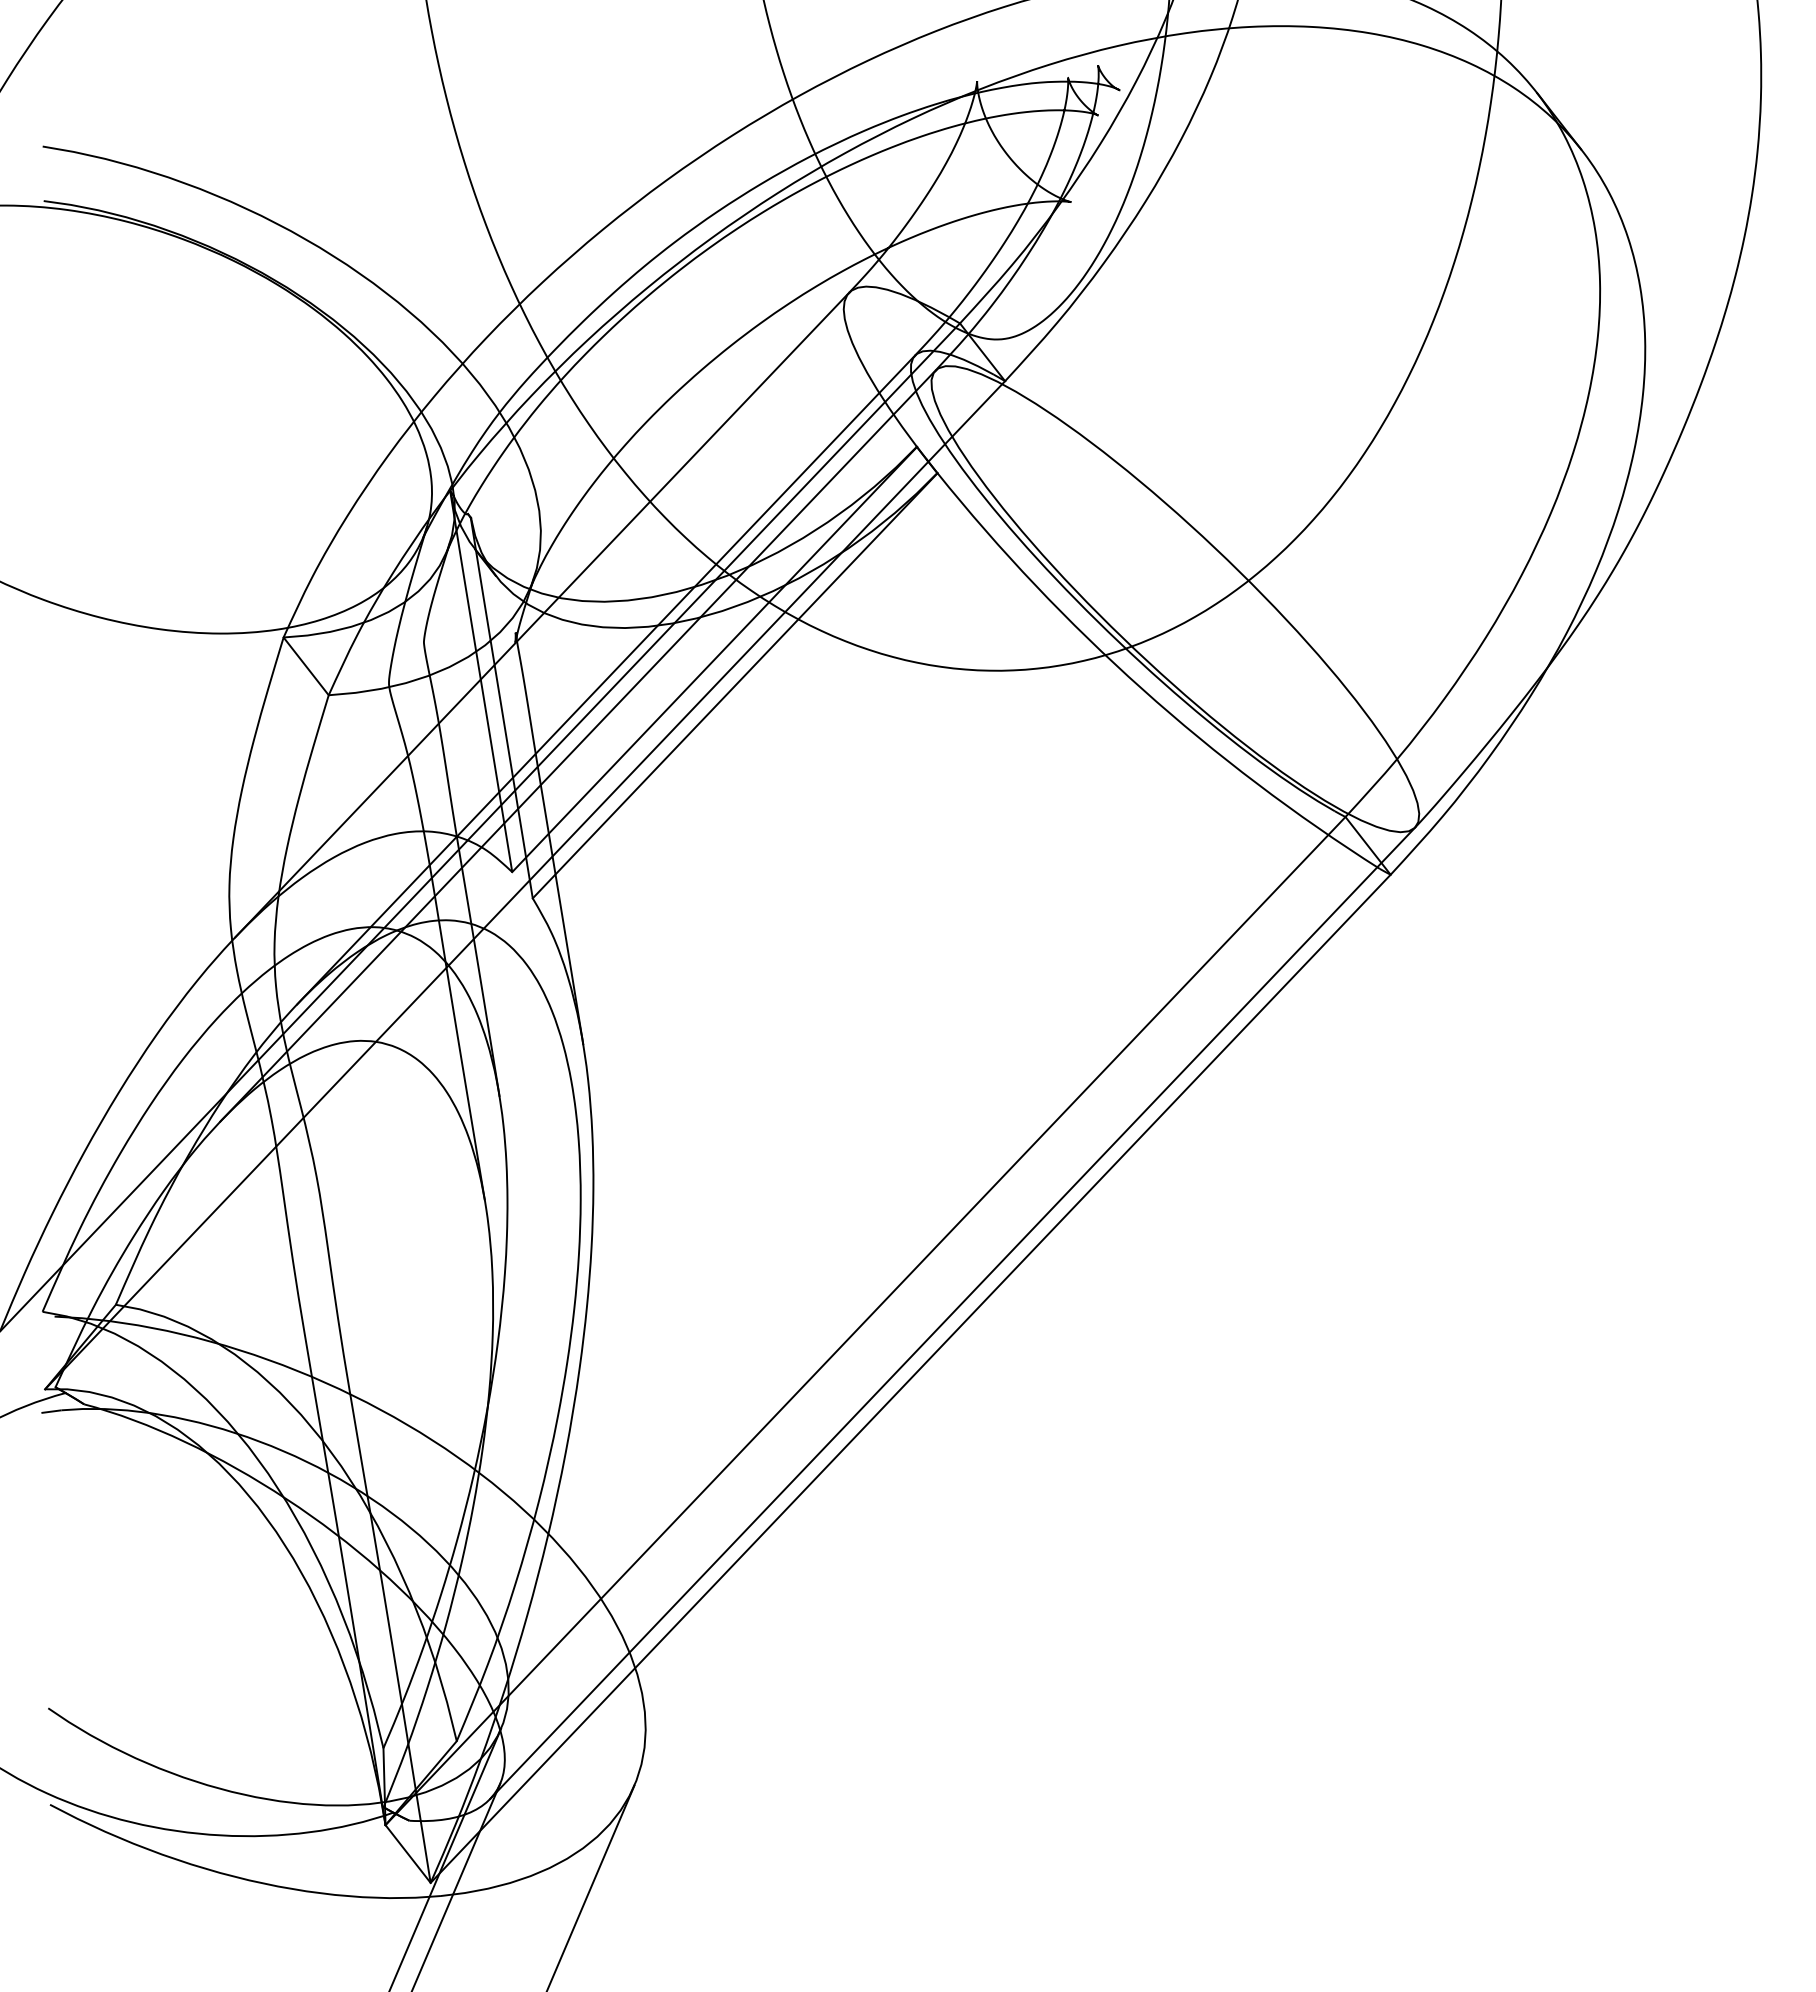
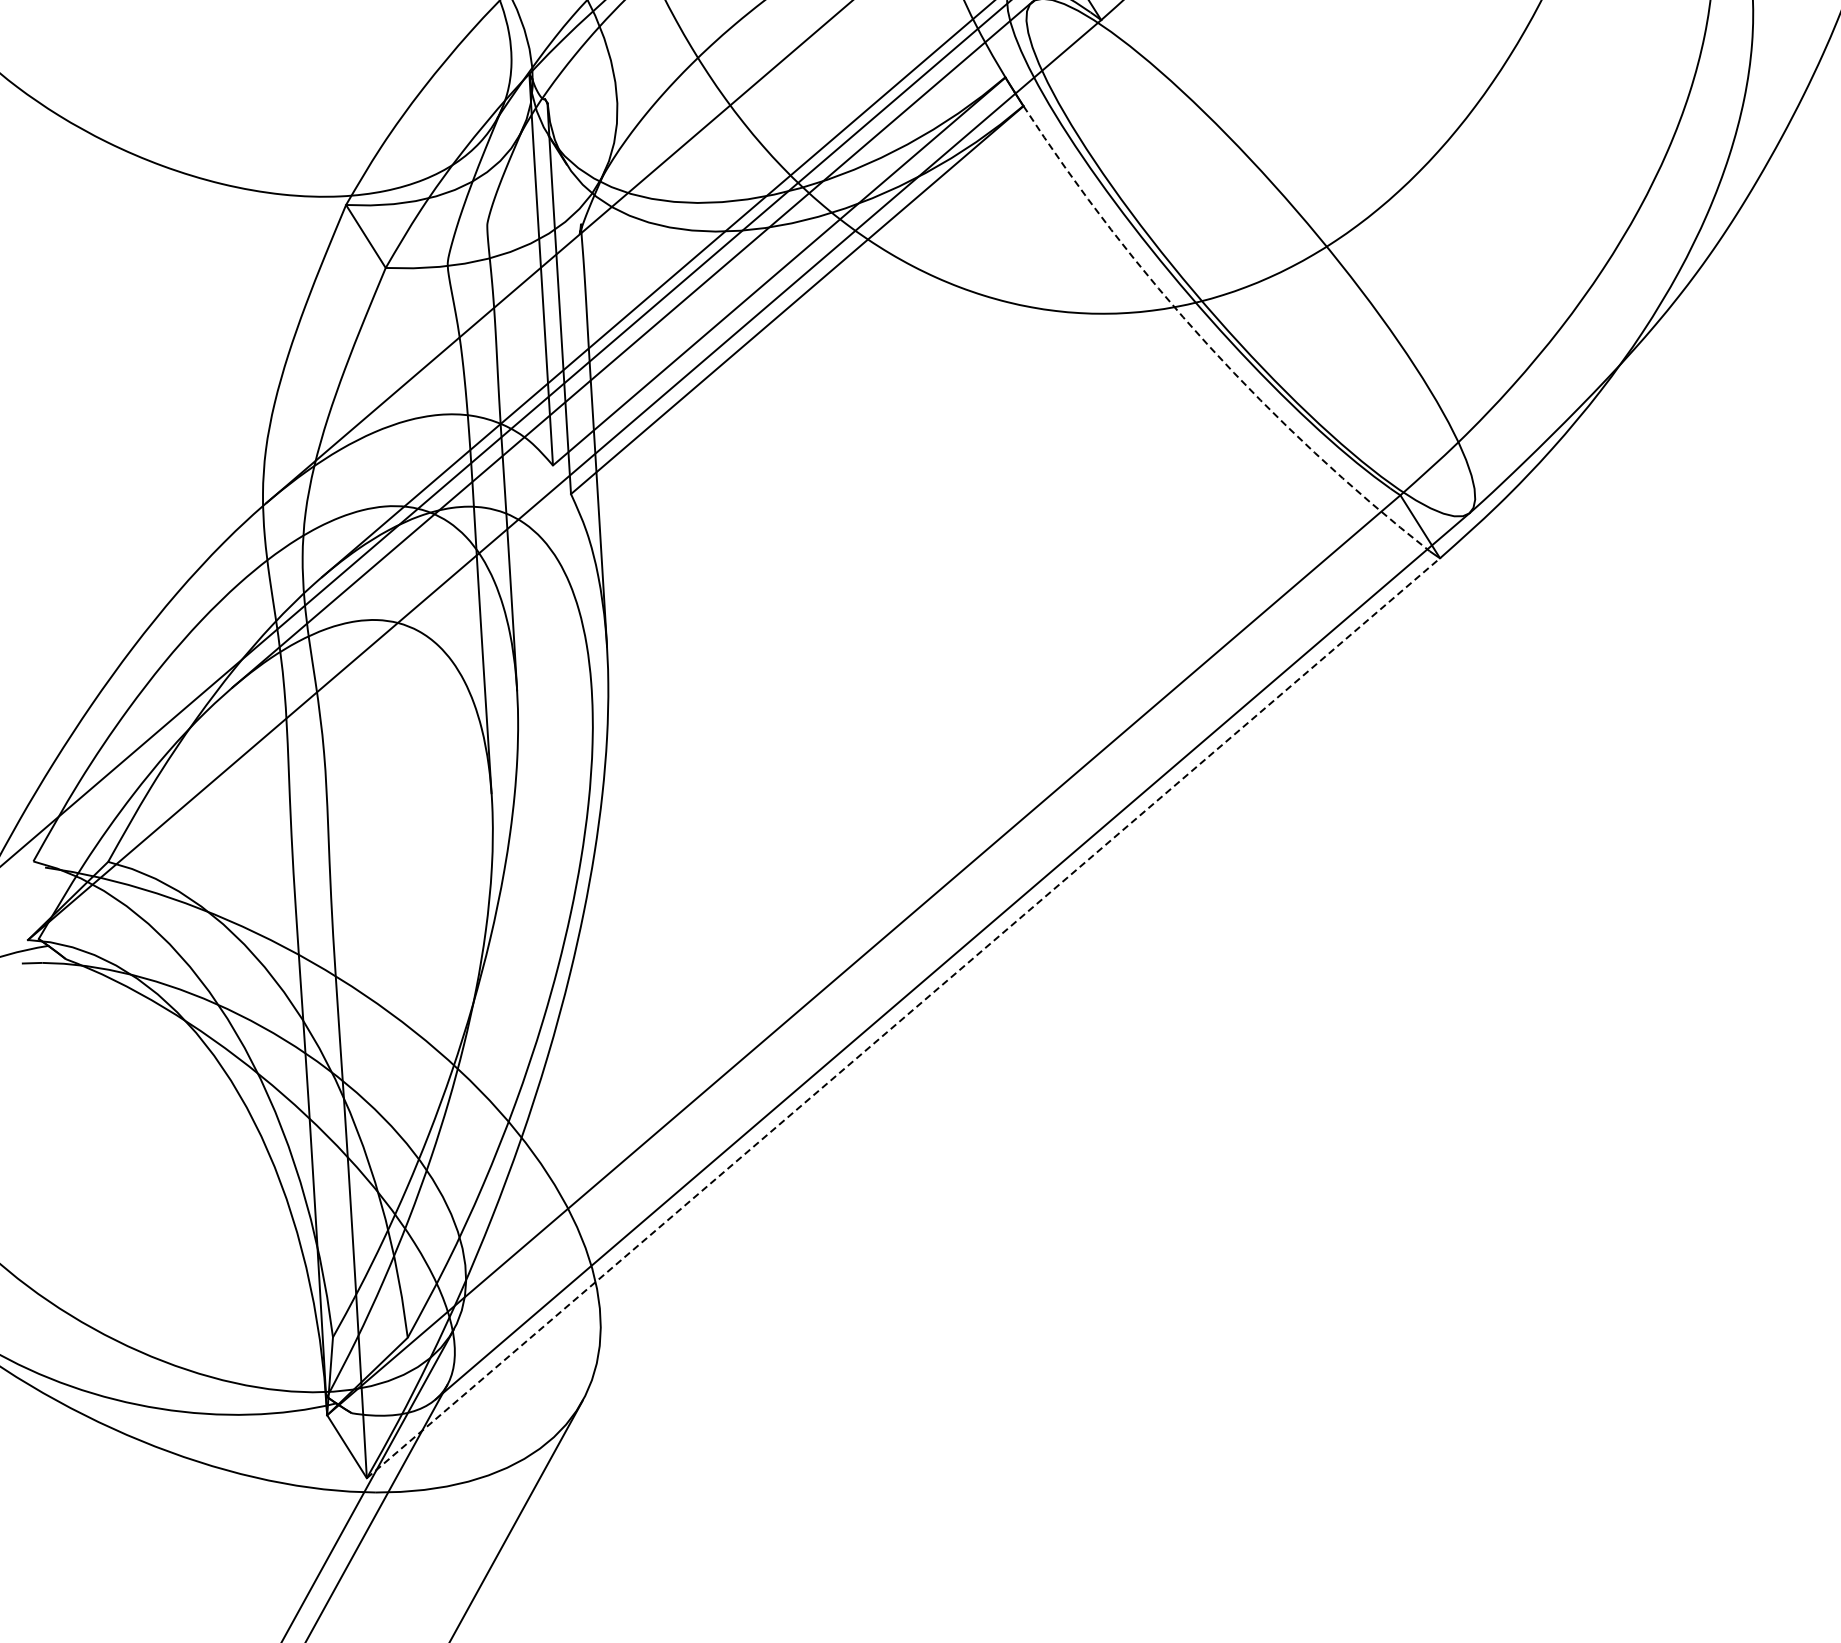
arc: (1142, 689) -> (1208, 345), solid -> dashed
line: (911, 1378) -> (904, 1017), solid -> dashed

